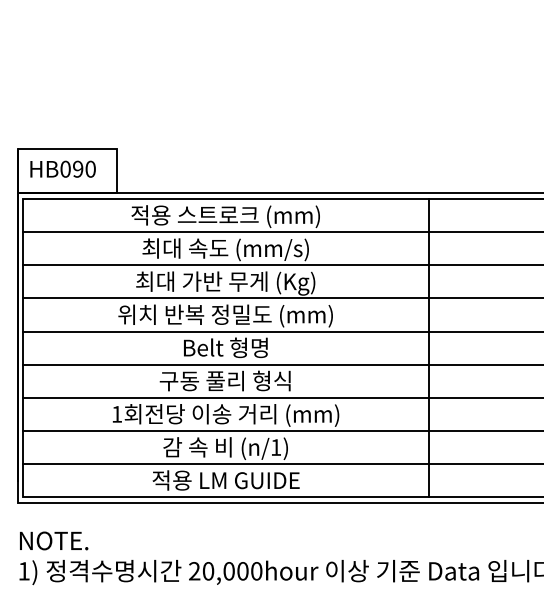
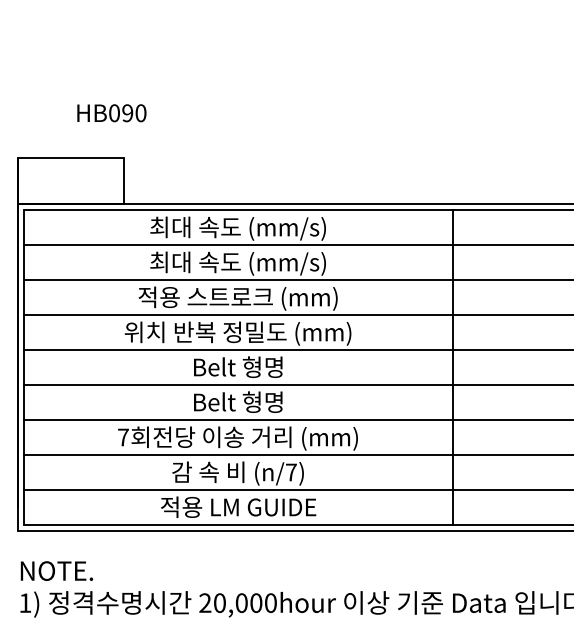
text: (62, 168) -> (111, 112), moved
text: (225, 216) -> (237, 228), 적용 스트로크 (mm) -> 최대 속도 (mm/s)
text: (225, 283) -> (237, 299), 최대 가반 무게 (Kg) -> 적용 스트로크 (mm)
text: (224, 380) -> (236, 401), 구동 풀리 형식 -> Belt 형명
text: (117, 414) -> (123, 437), 1 -> 7
text: (276, 447) -> (291, 472), (n/1) -> (n/7)

